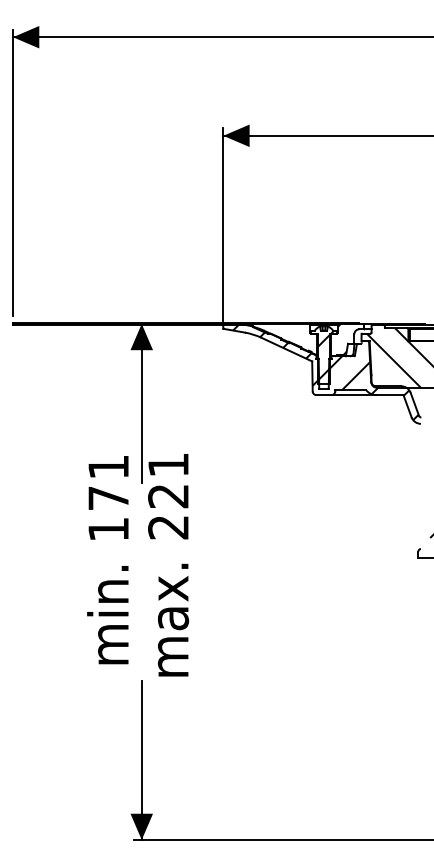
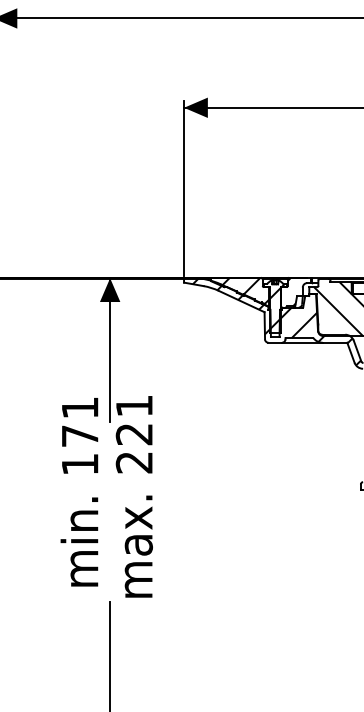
hatch: (290, 338) -> (244, 291), added

